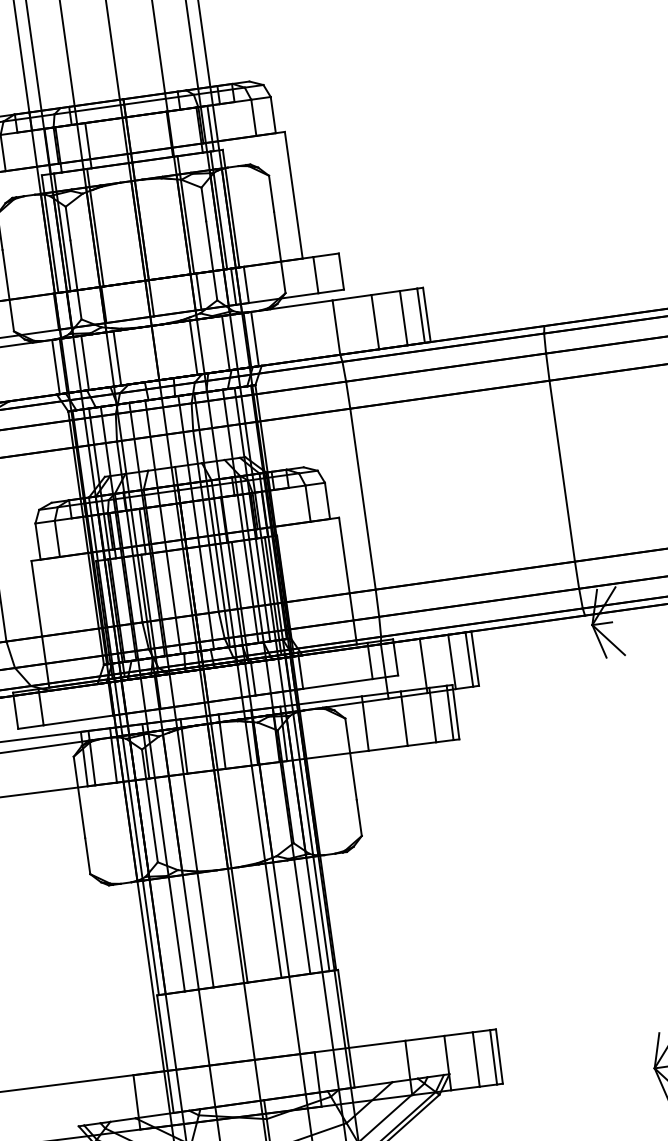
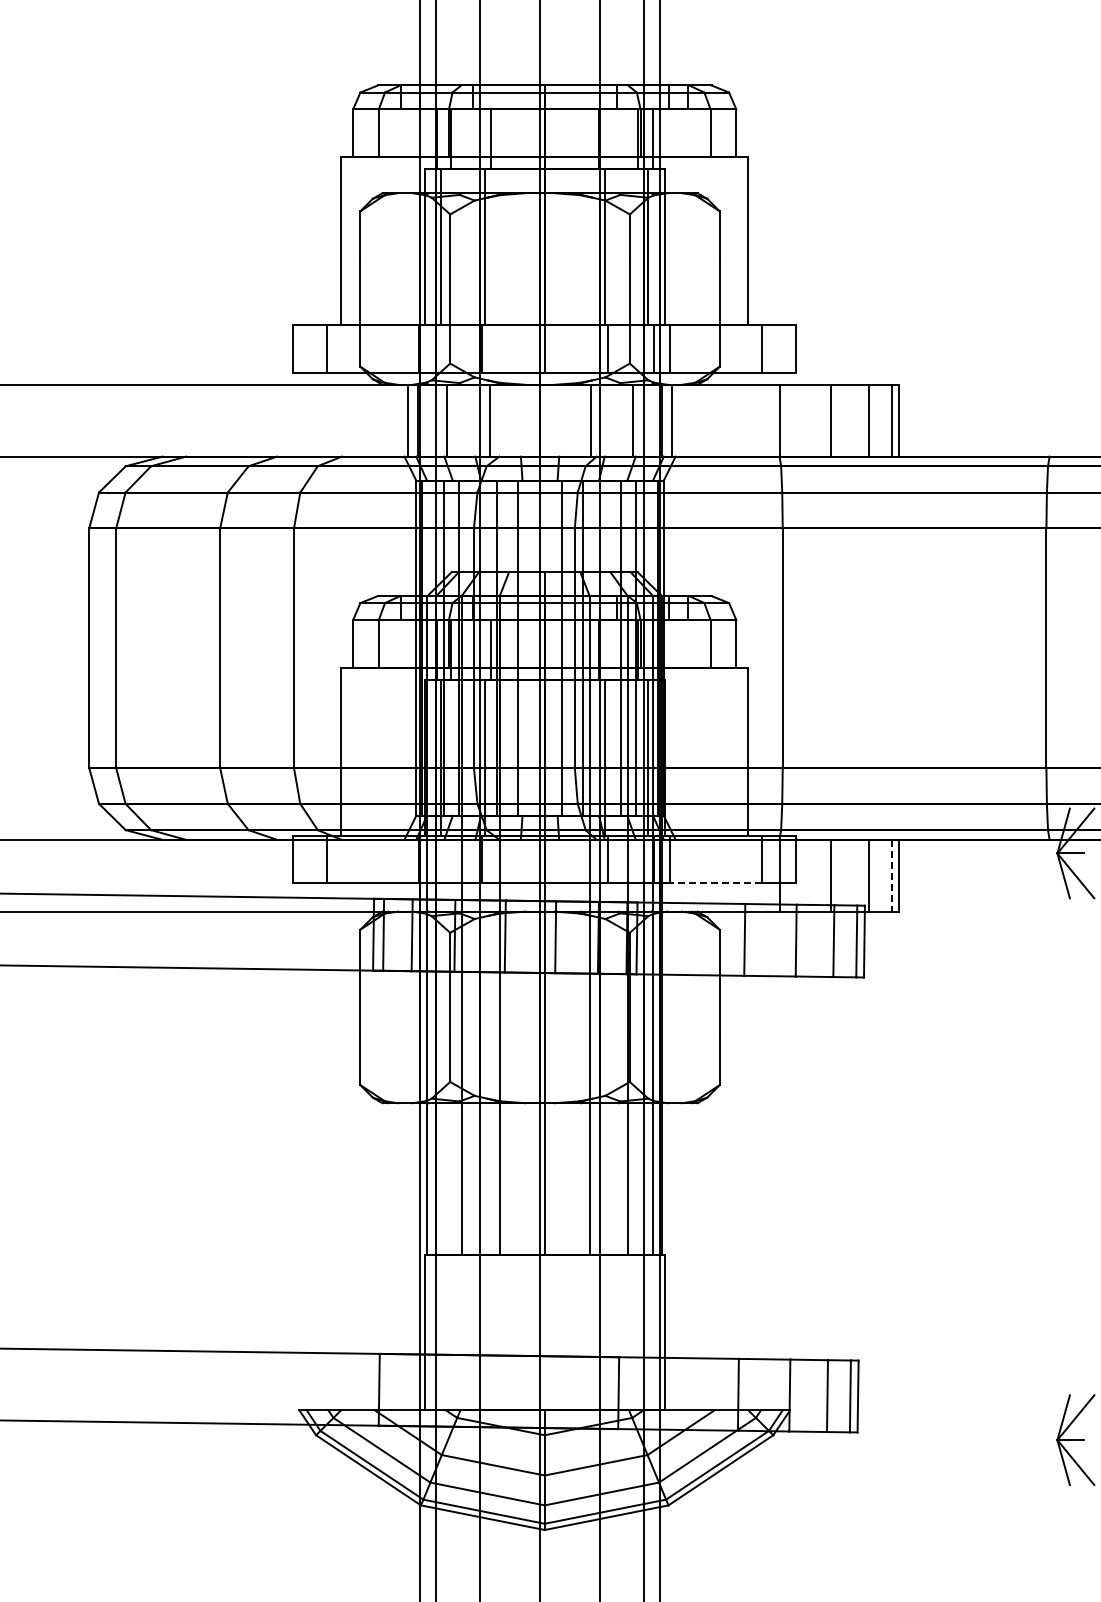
line: (469, 659) -> (891, 875), solid -> dashed
line: (337, 684) -> (715, 883), solid -> dashed

